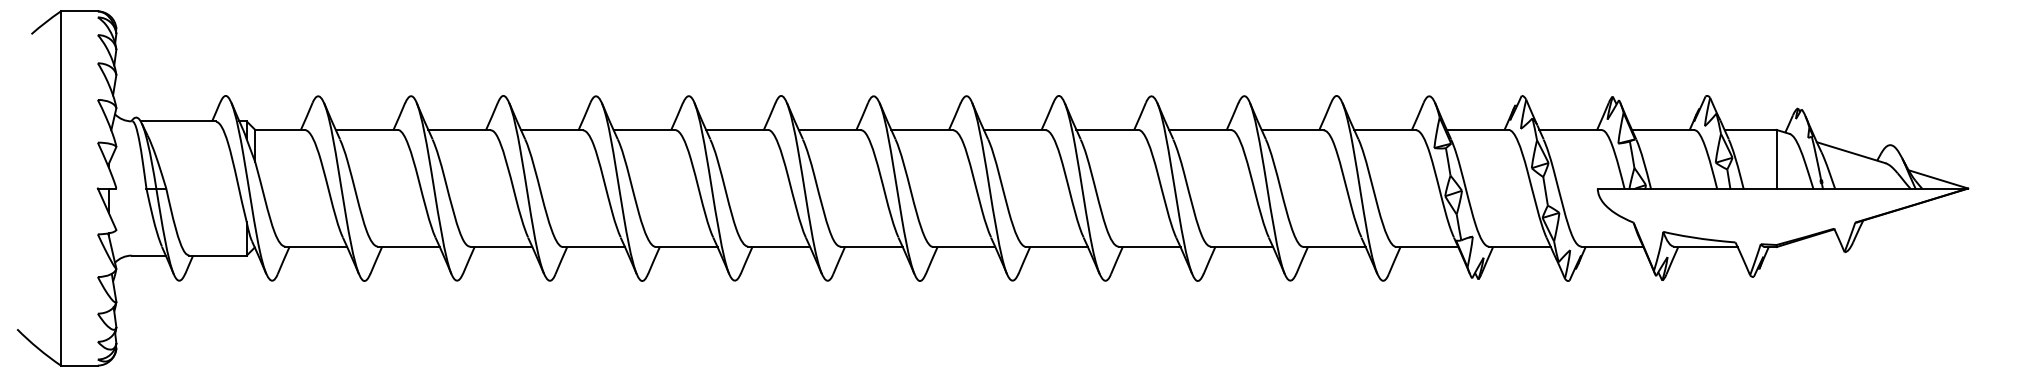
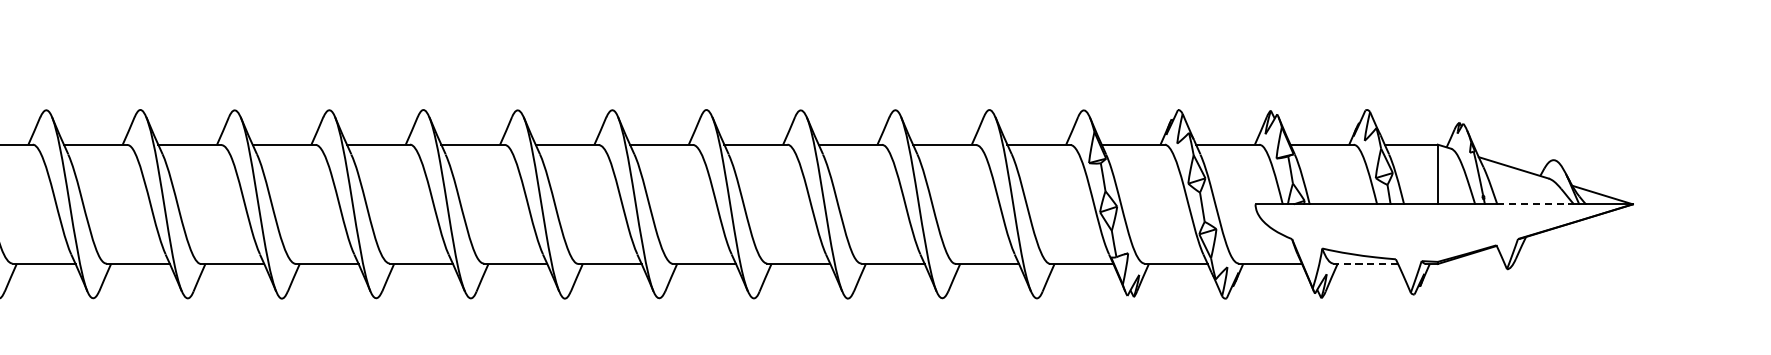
line: (1872, 188) -> (1535, 204), solid -> dashed
line: (1705, 247) -> (1365, 264), solid -> dashed

